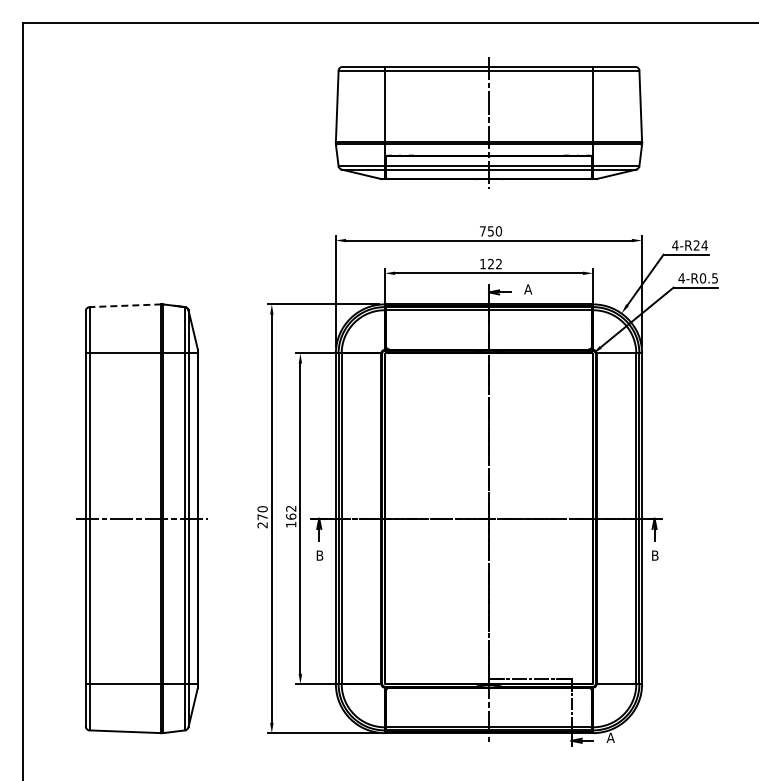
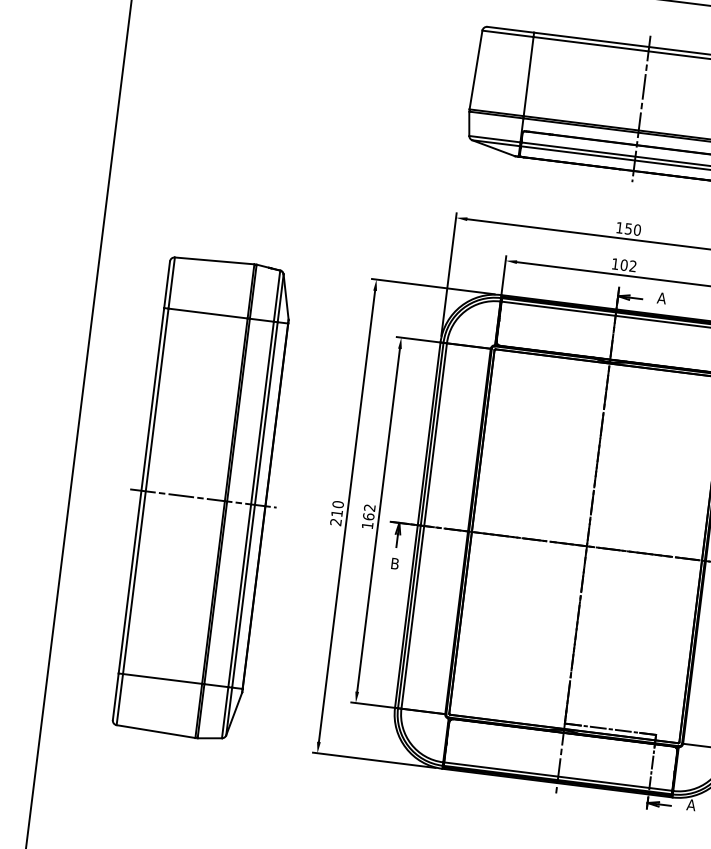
text: (482, 231) -> (619, 227), 750 -> 150
text: (490, 264) -> (623, 265), 122 -> 102
line: (125, 305) -> (214, 260), dashed -> solid
text: (262, 517) -> (336, 513), 270 -> 210

